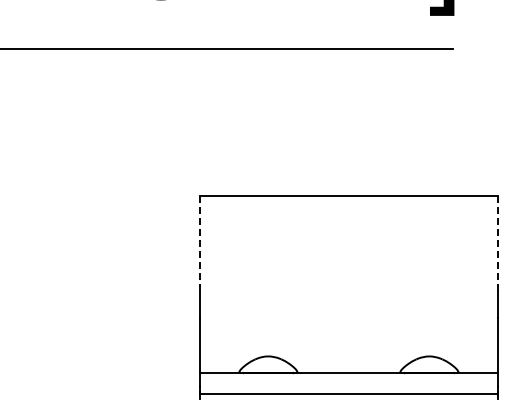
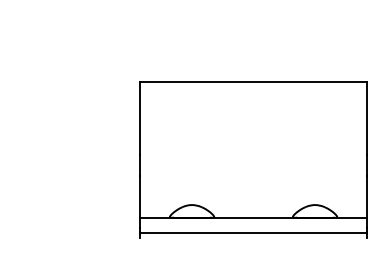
line: (200, 243) -> (140, 118), dashed -> solid
line: (497, 243) -> (367, 118), dashed -> solid

